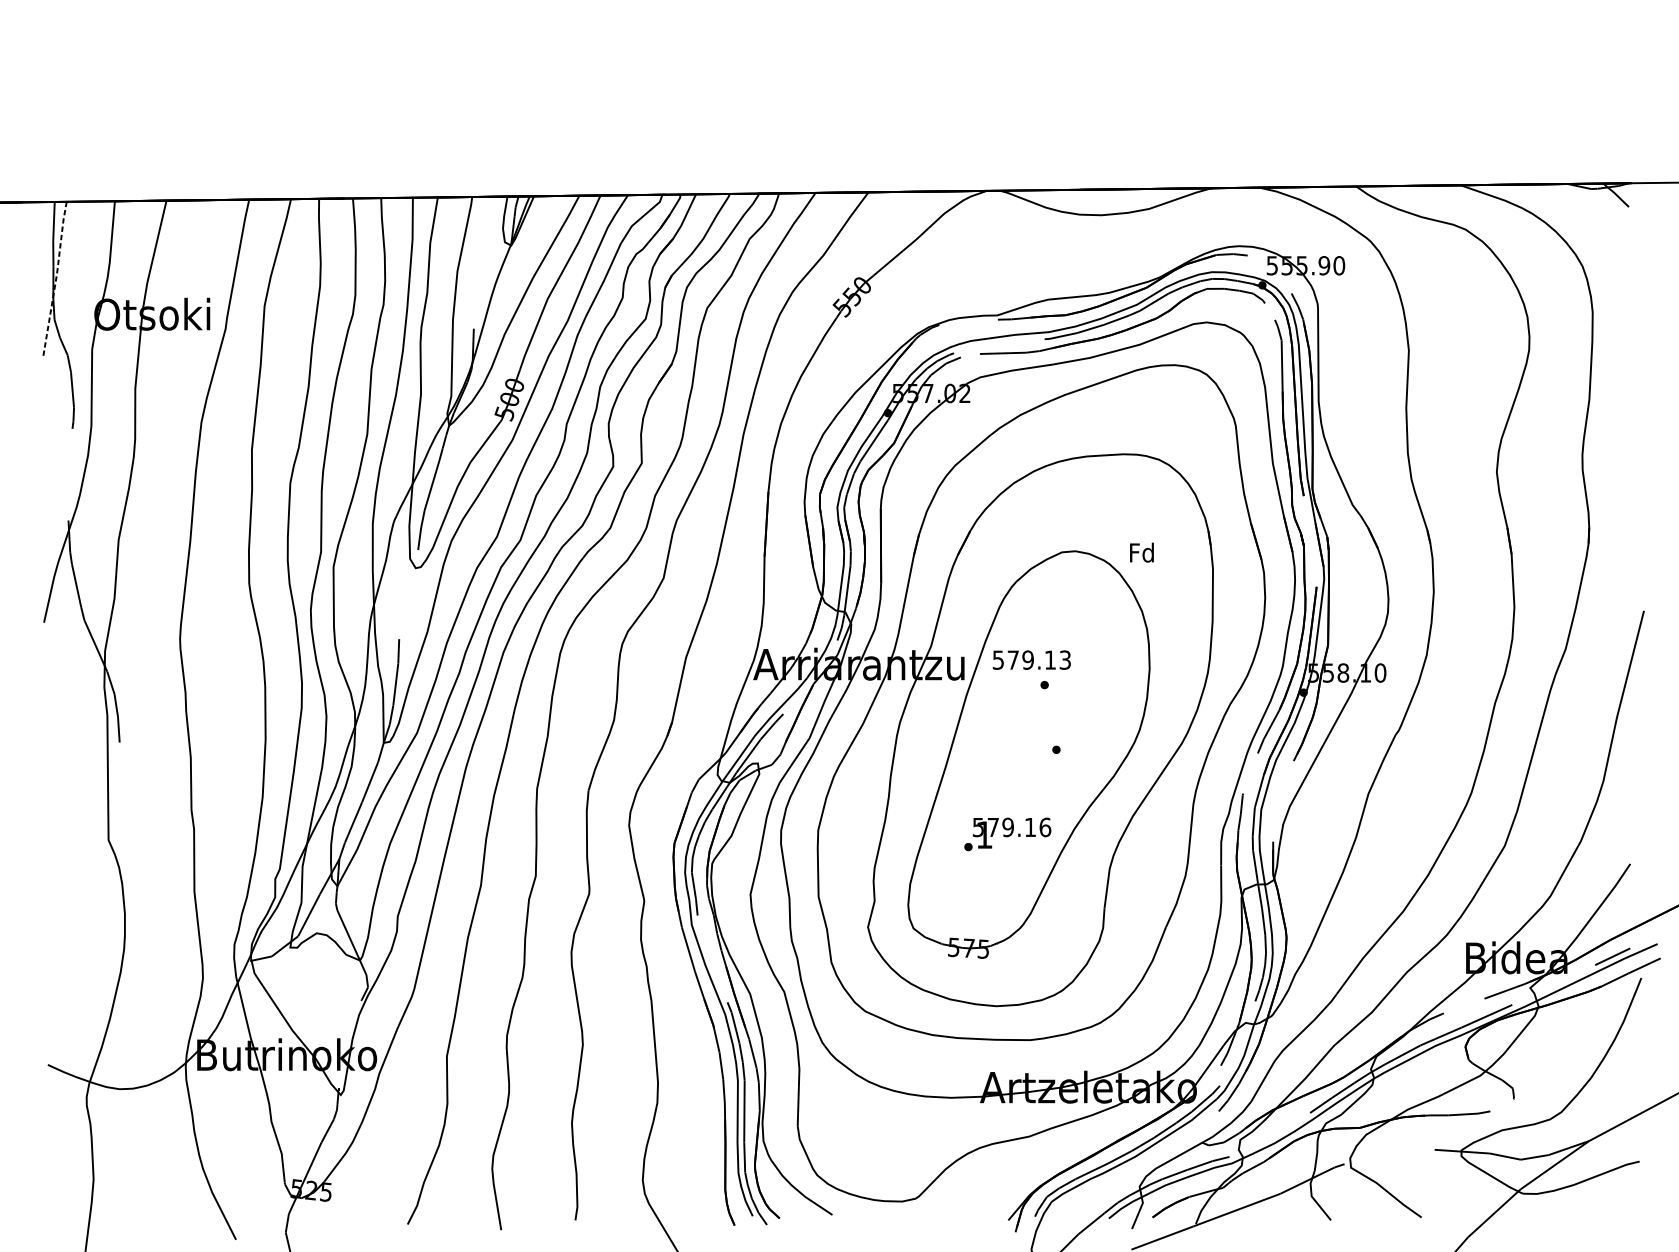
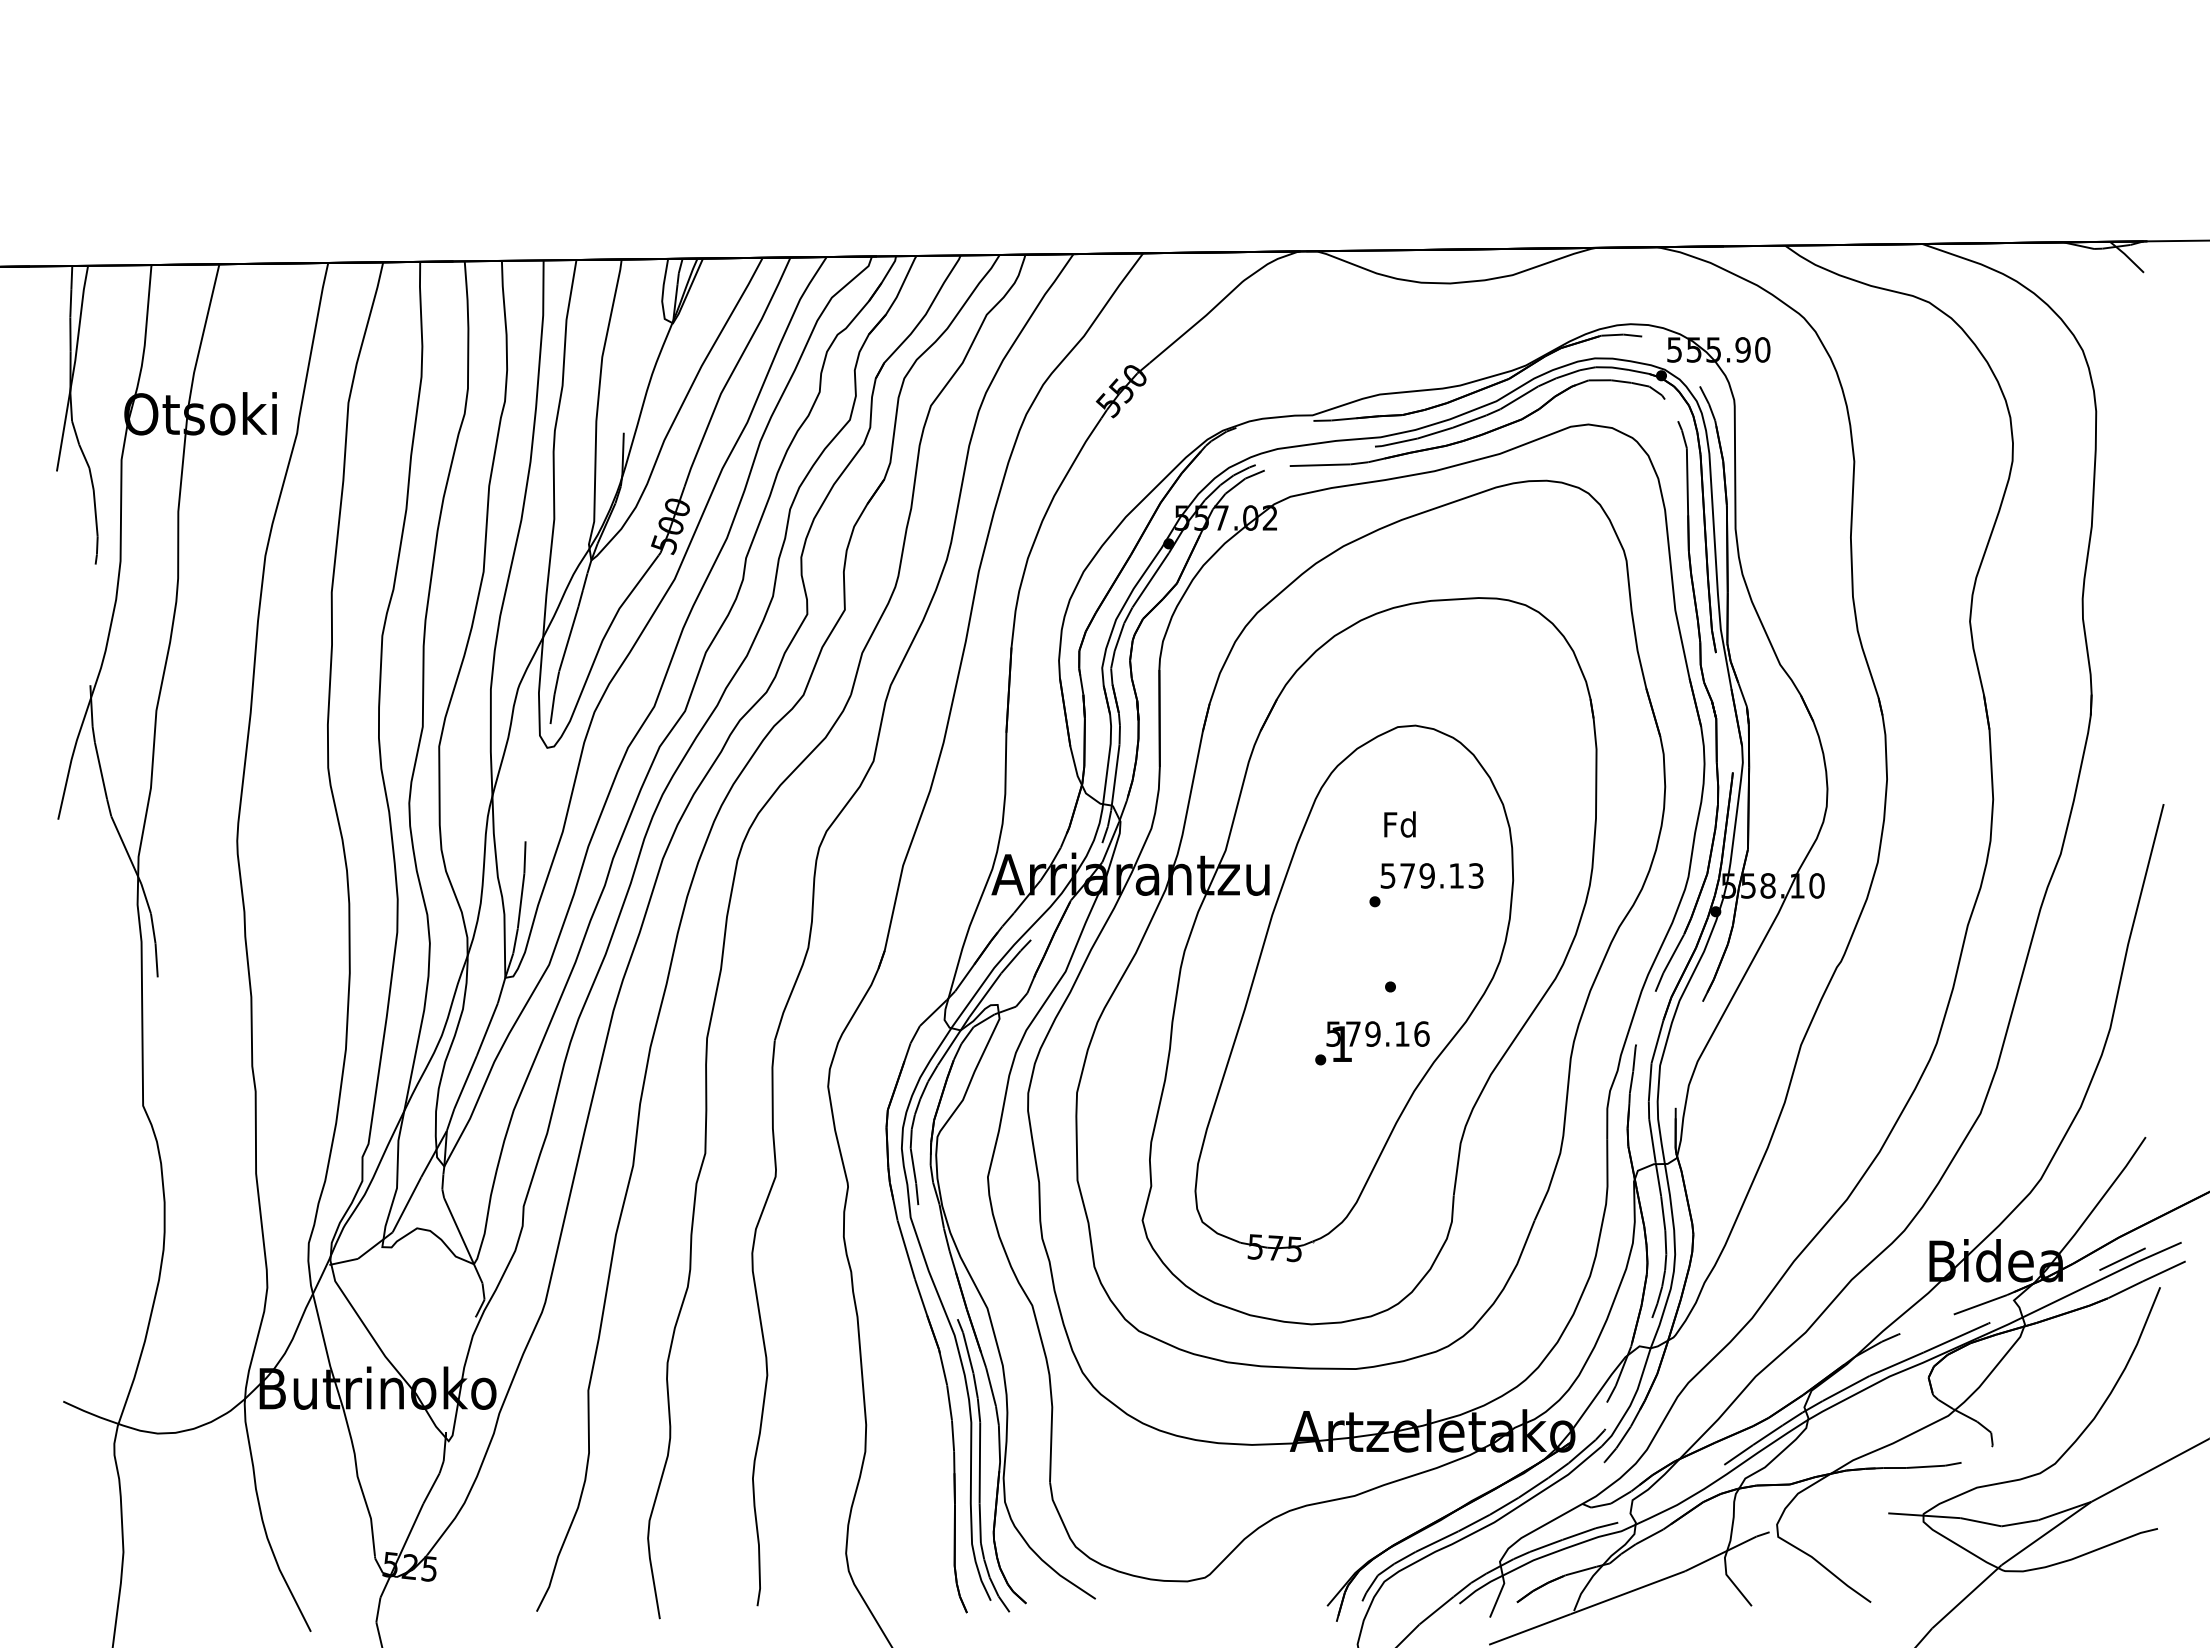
line: (56, 279) -> (74, 367), dashed -> solid
text: (1141, 552) -> (1399, 824), moved
text: (1031, 659) -> (1431, 875), moved
text: (1007, 834) -> (1372, 1043), moved

